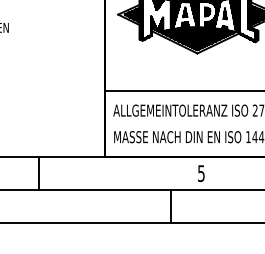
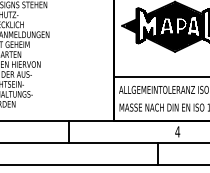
text: (201, 172) -> (177, 131), 5 -> 4

